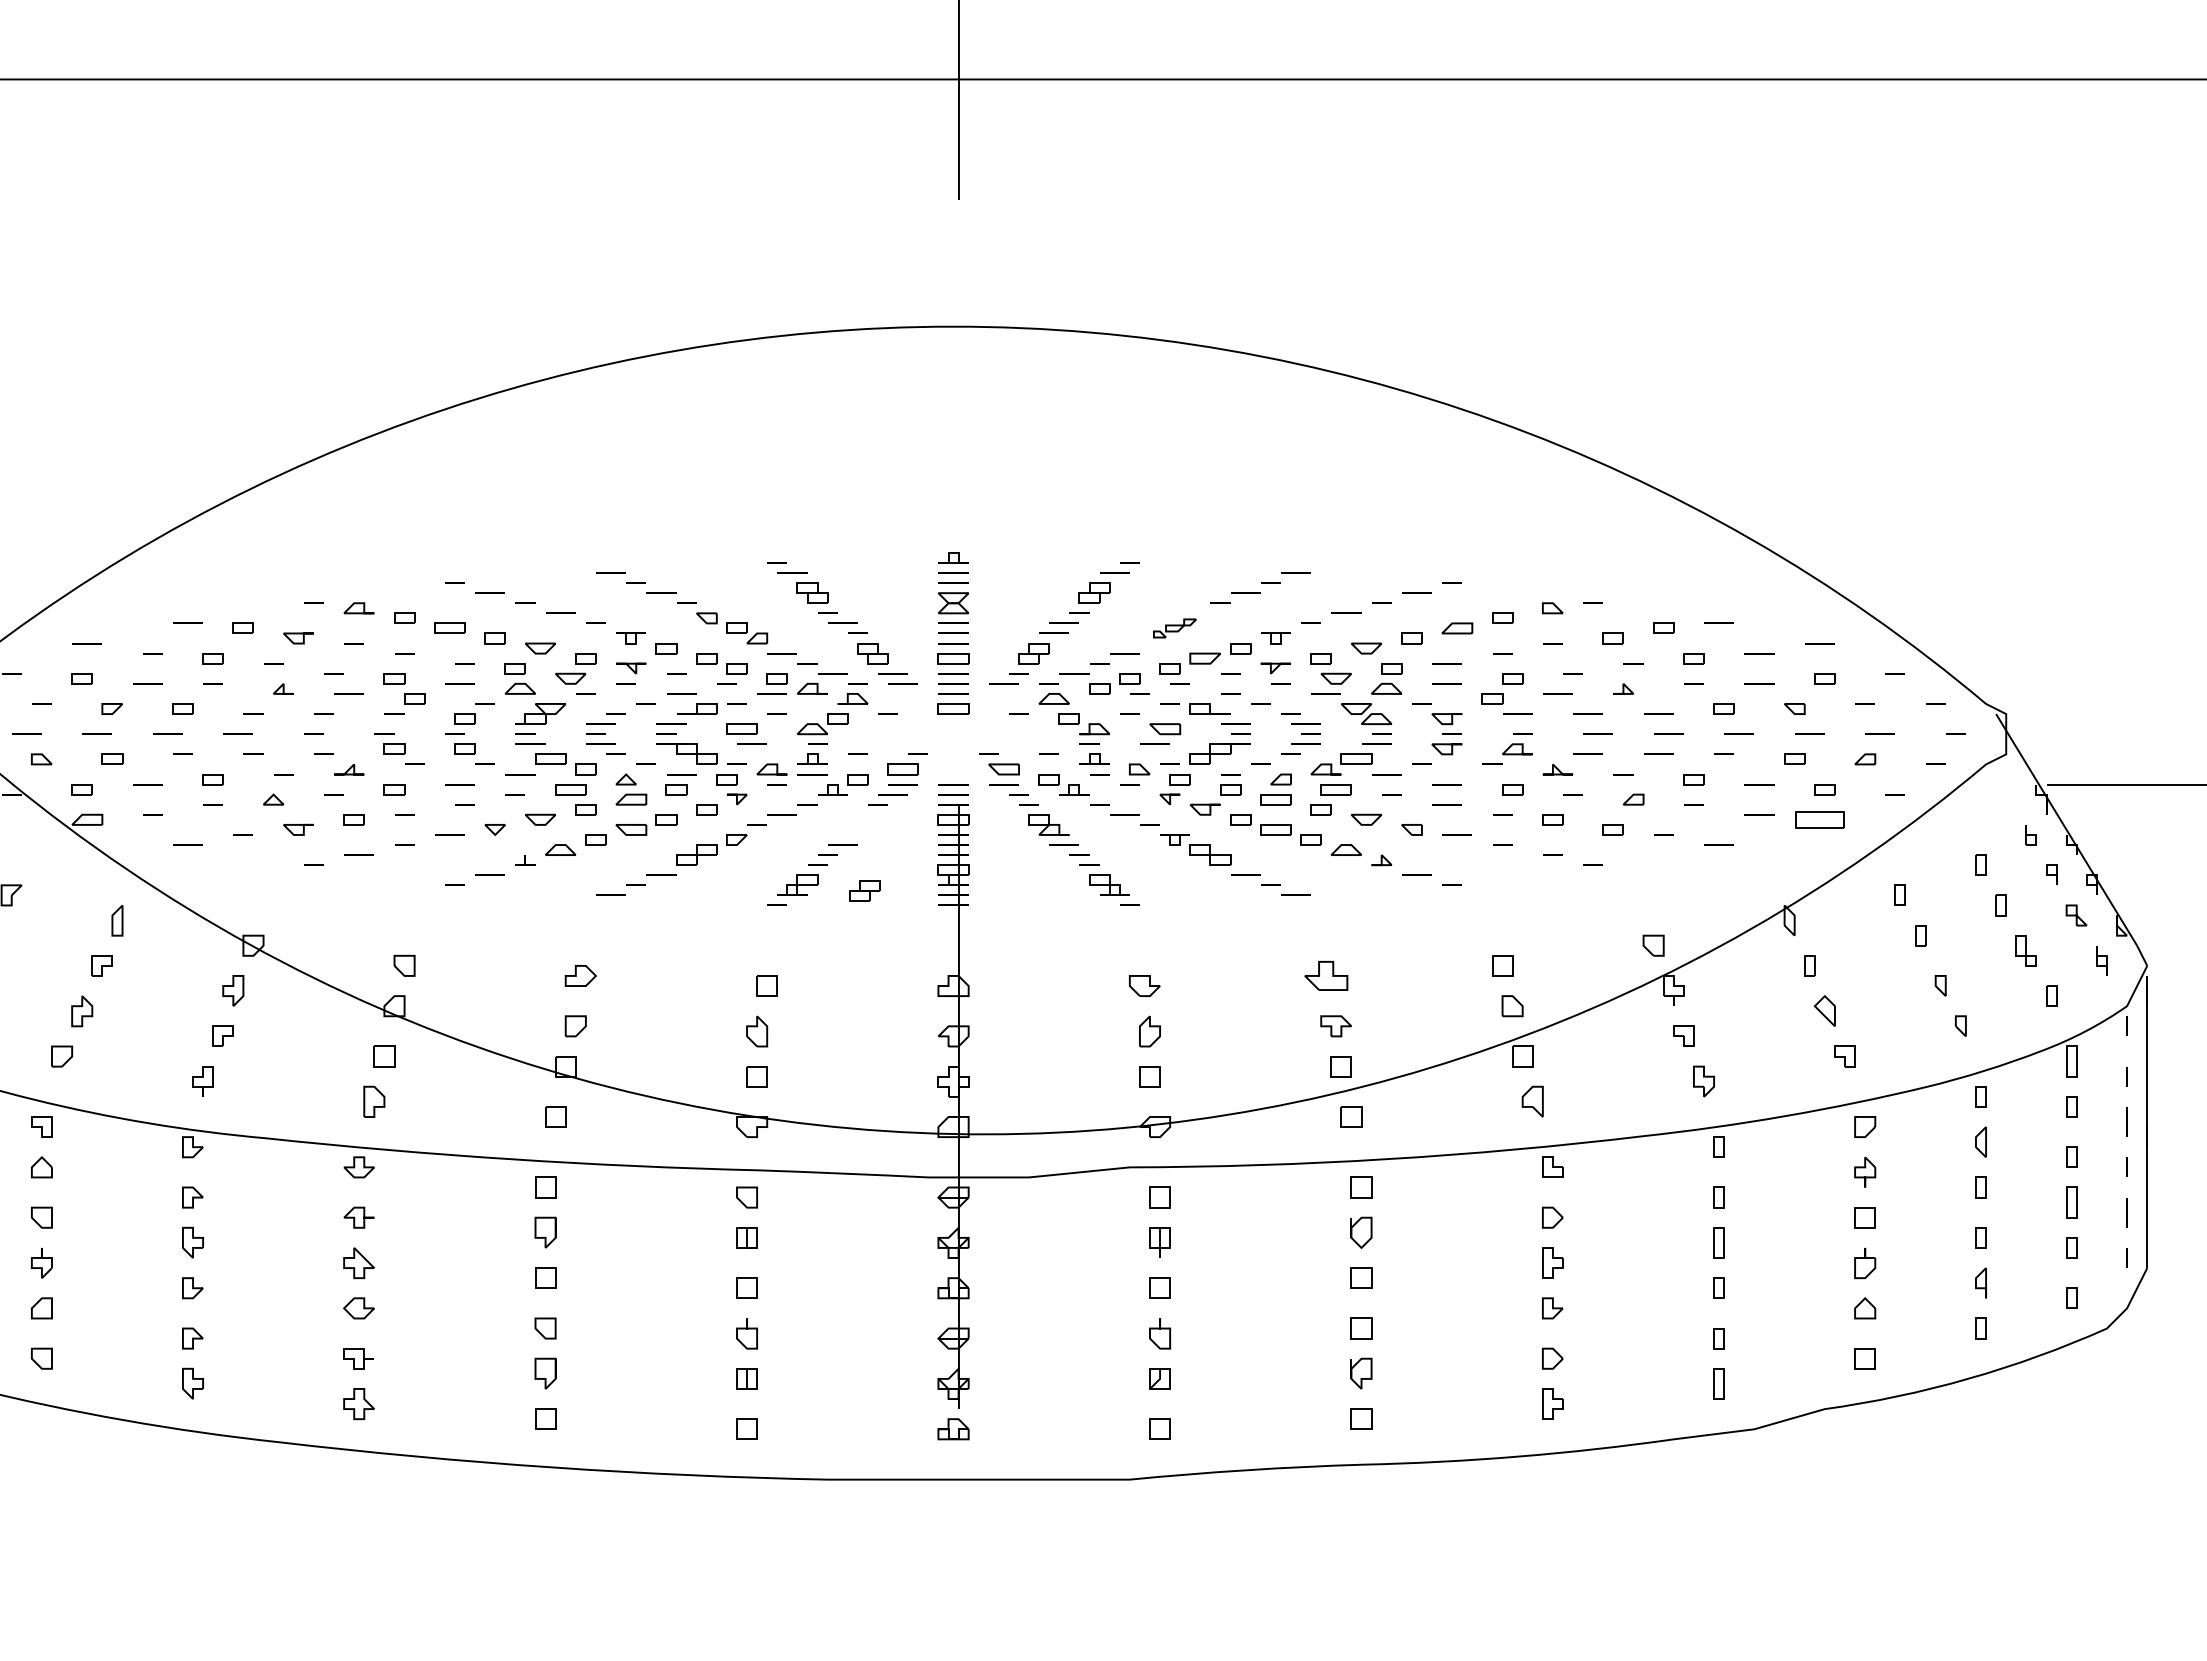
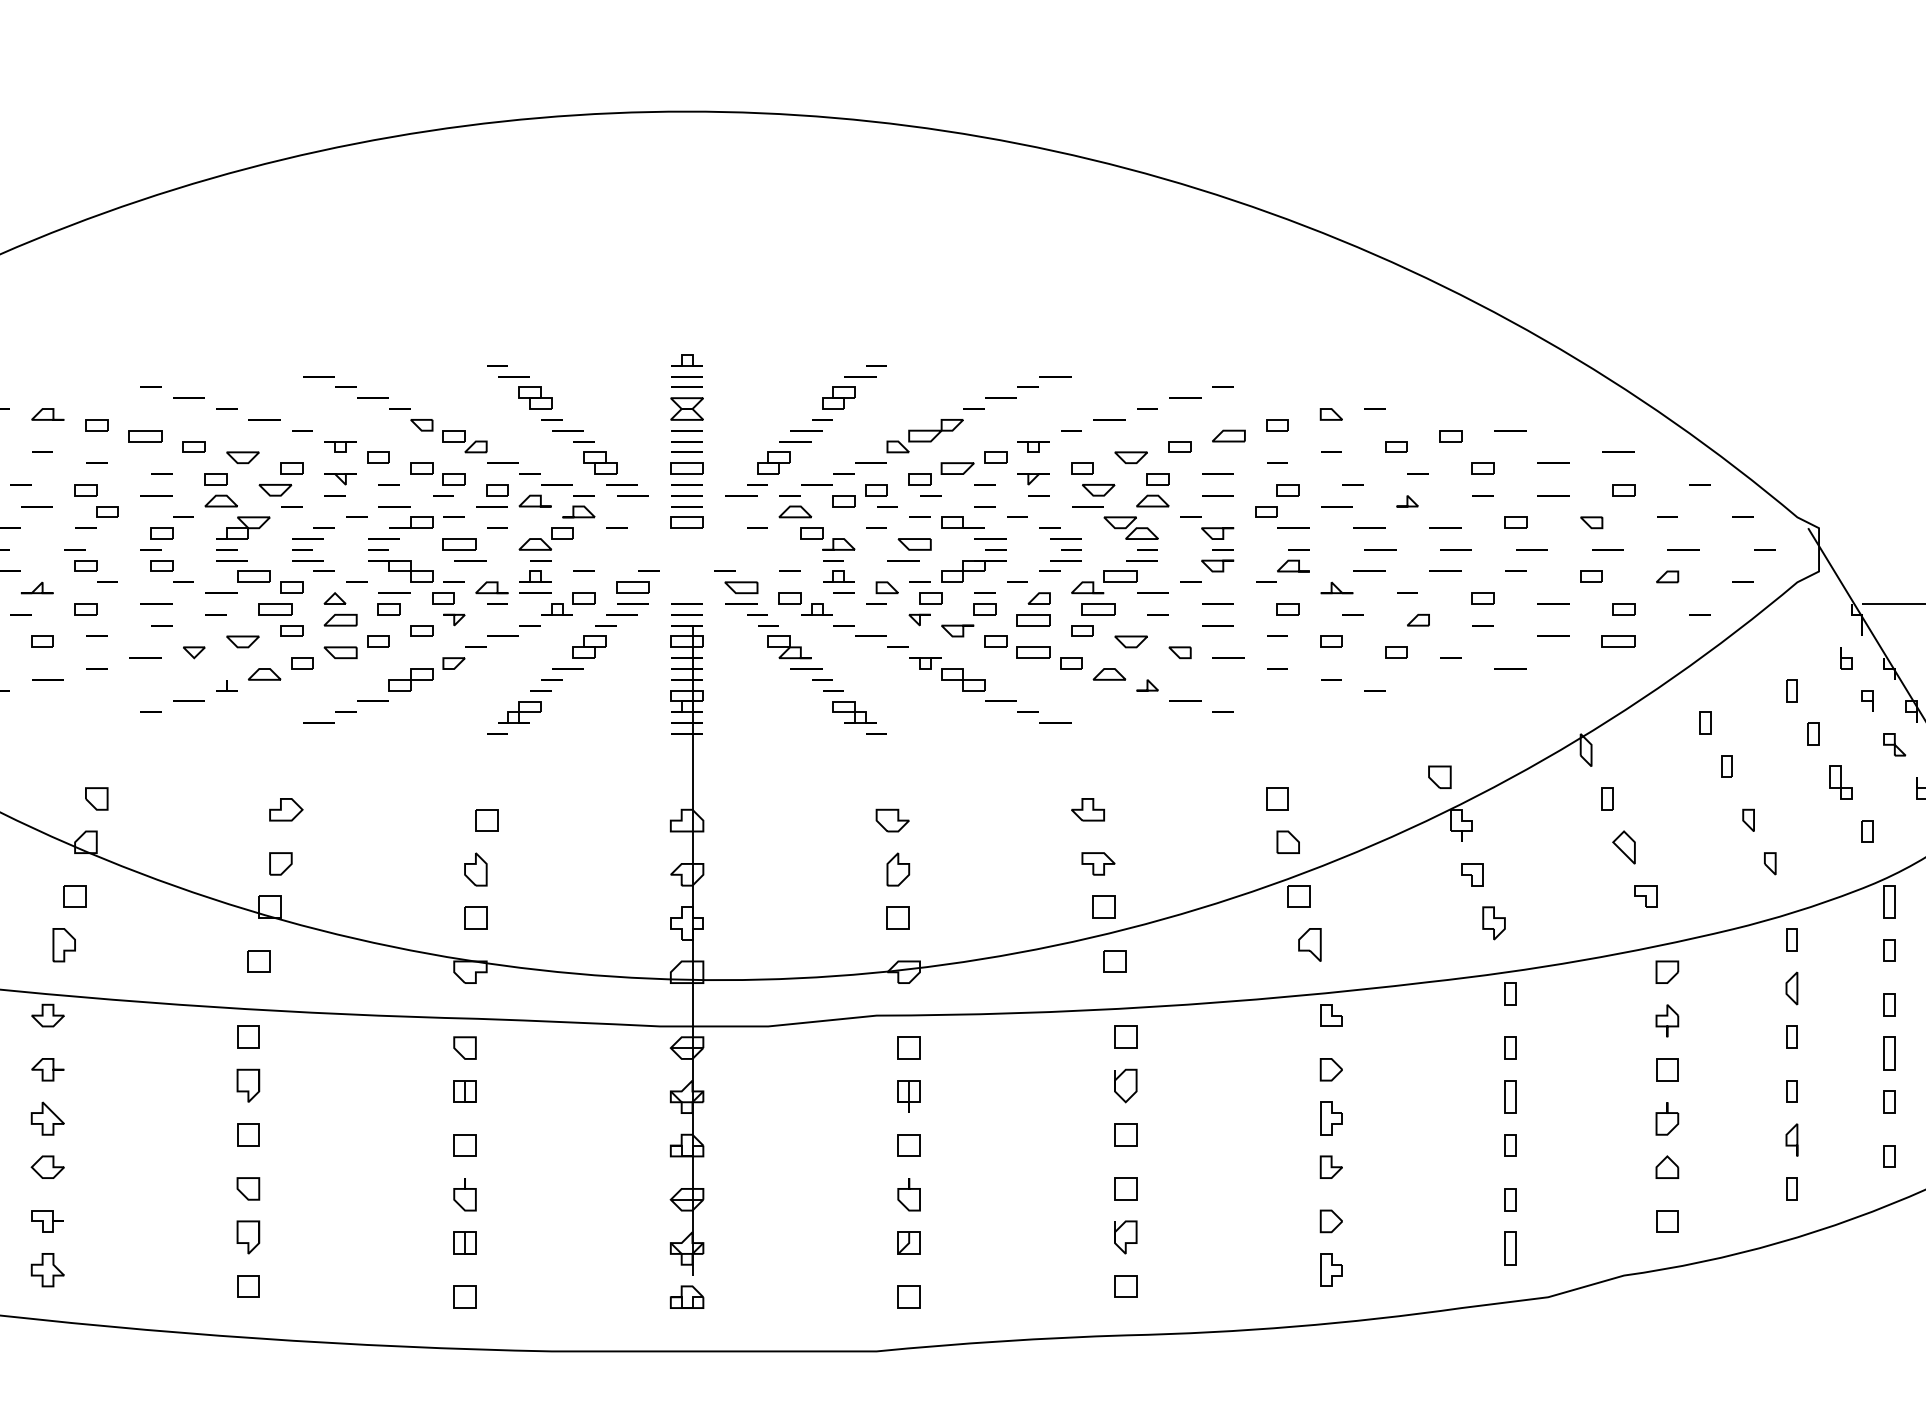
part: (1174, 628) -> (924, 436), size x1.67
part: (1819, 819) -> (1618, 641), size x0.62
part: (864, 890) -> (589, 646), moved
part: (1326, 975) -> (1088, 809), size x0.71

